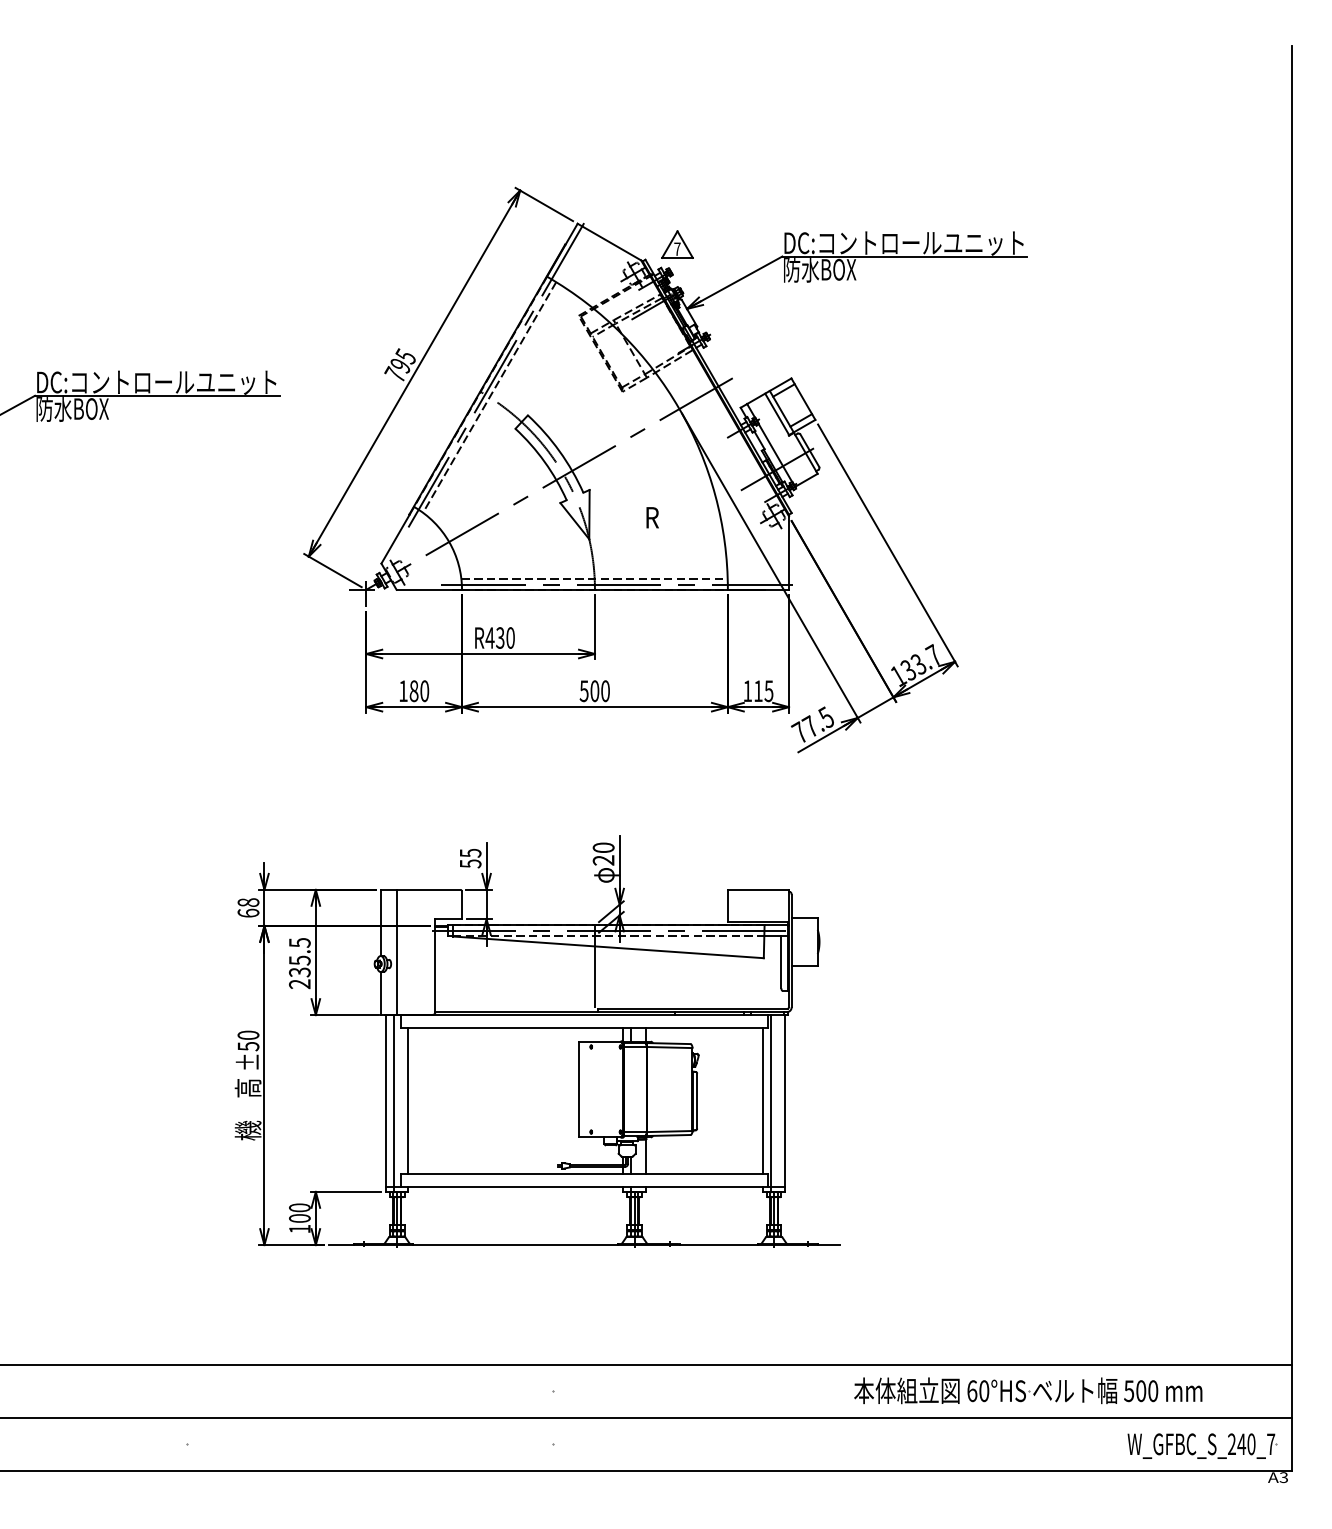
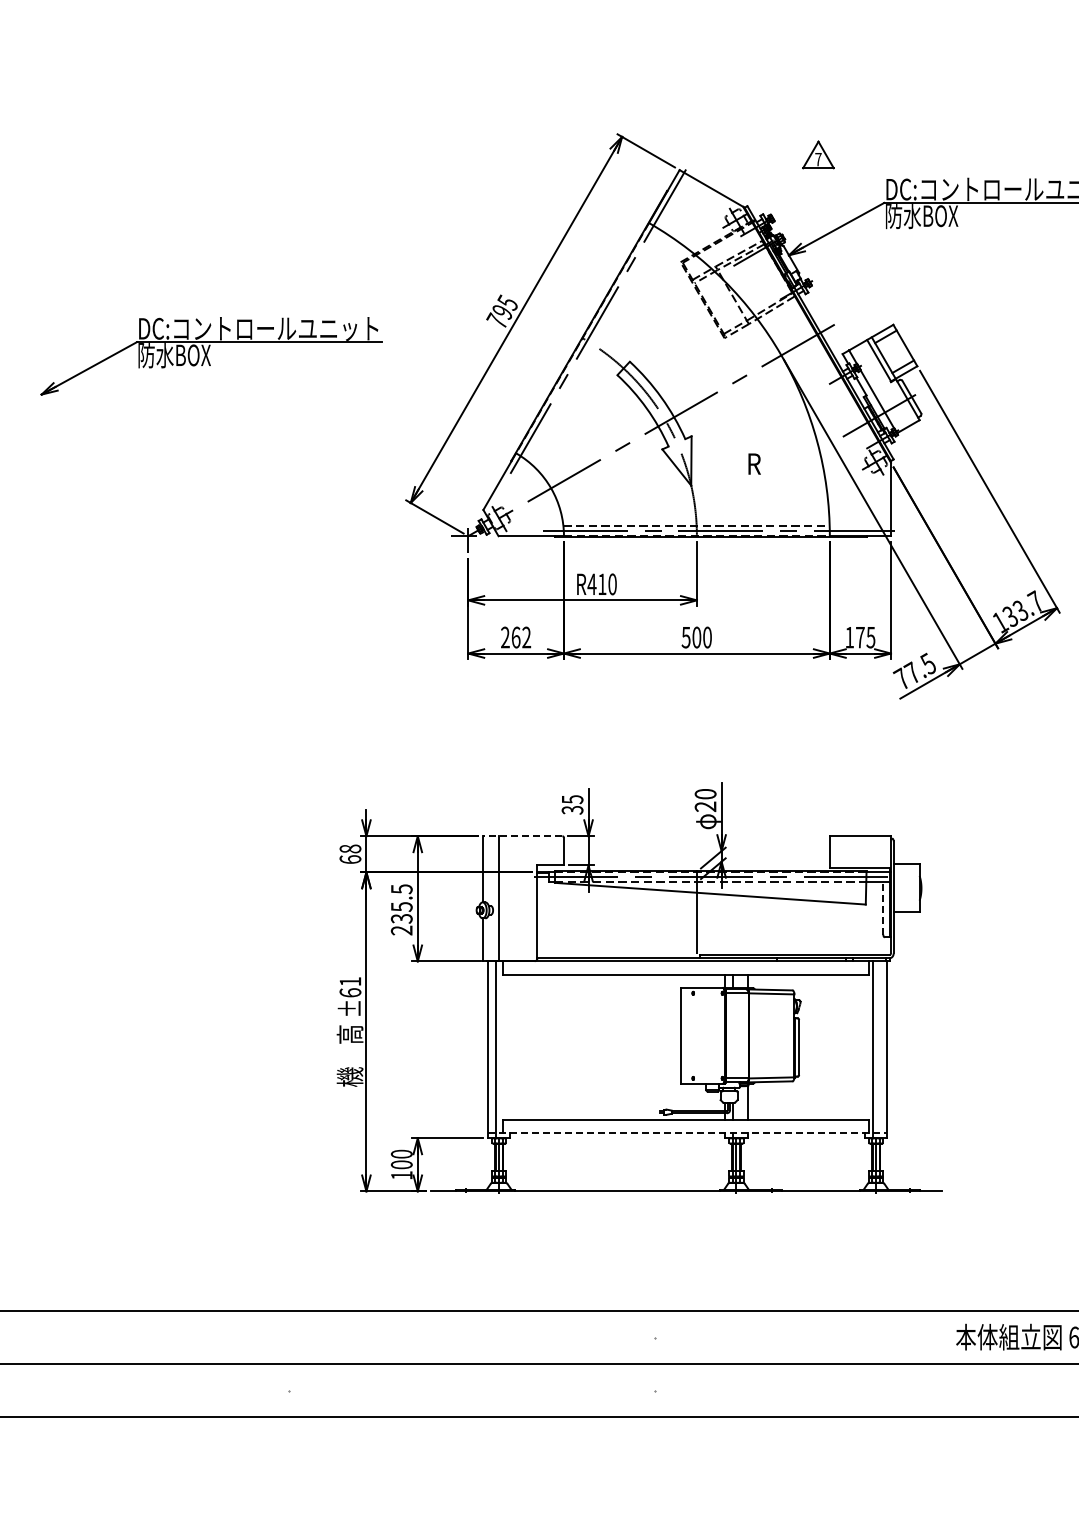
part: (677, 244) -> (818, 154), moved
line: (489, 397) -> (591, 343), removed
text: (500, 637) -> (602, 583), R430 -> R410
text: (758, 690) -> (860, 636), 115 -> 175
text: (414, 691) -> (516, 637), 180 -> 262
text: (469, 863) -> (571, 809), 55 -> 35
line: (420, 889) -> (522, 835), solid -> dashed
line: (781, 961) -> (883, 907), solid -> dashed
text: (248, 1040) -> (350, 986), ±50 -> ±61
line: (408, 1100) -> (510, 1046), removed
line: (762, 1100) -> (864, 1046), removed
line: (585, 1187) -> (687, 1133), solid -> dashed

